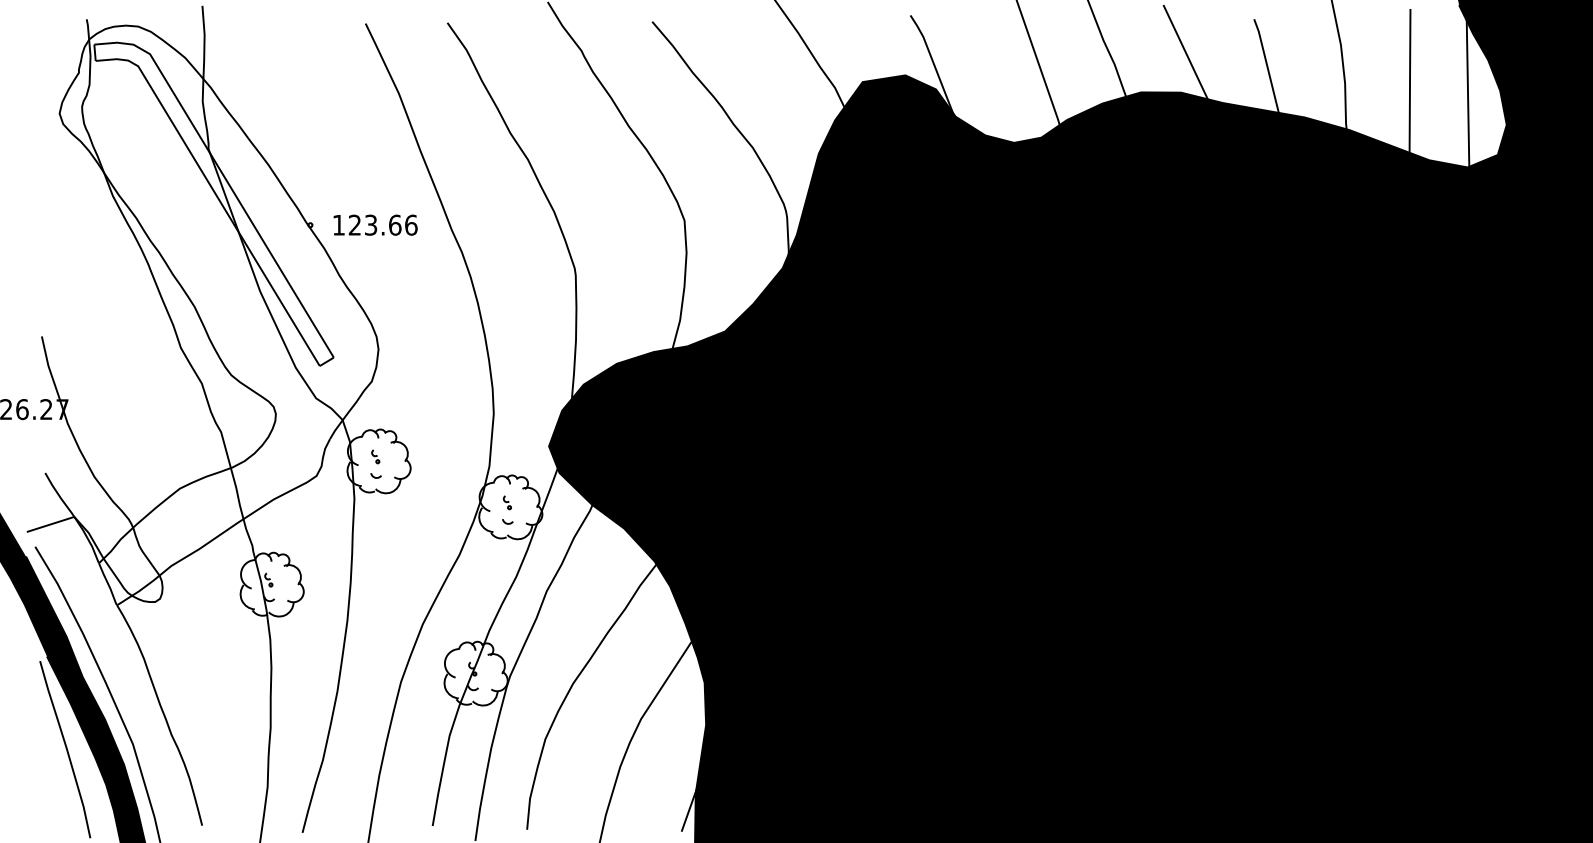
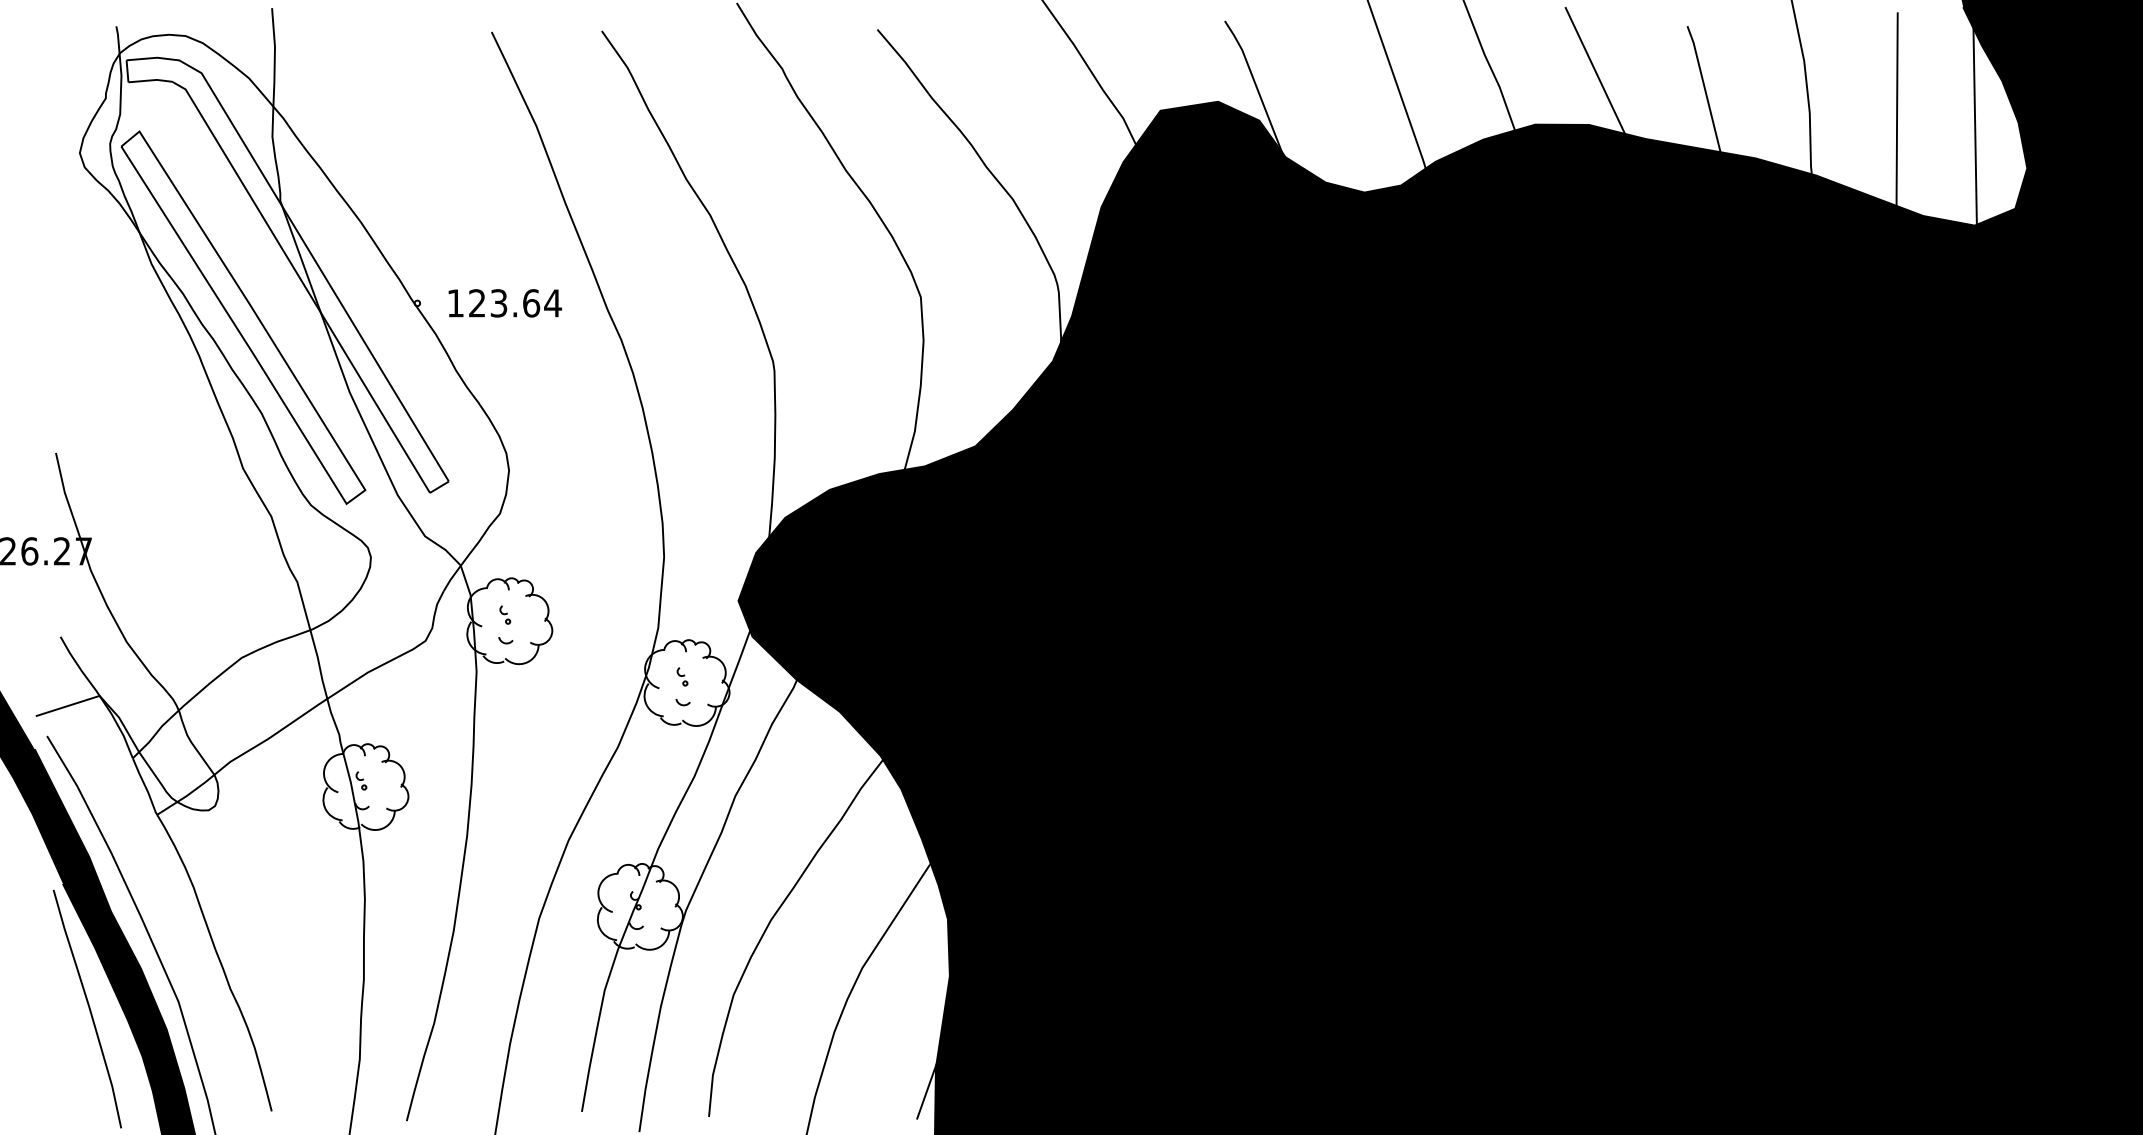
text: (411, 225) -> (553, 303), 123.66 -> 123.64
part: (181, 235) -> (243, 317), added

